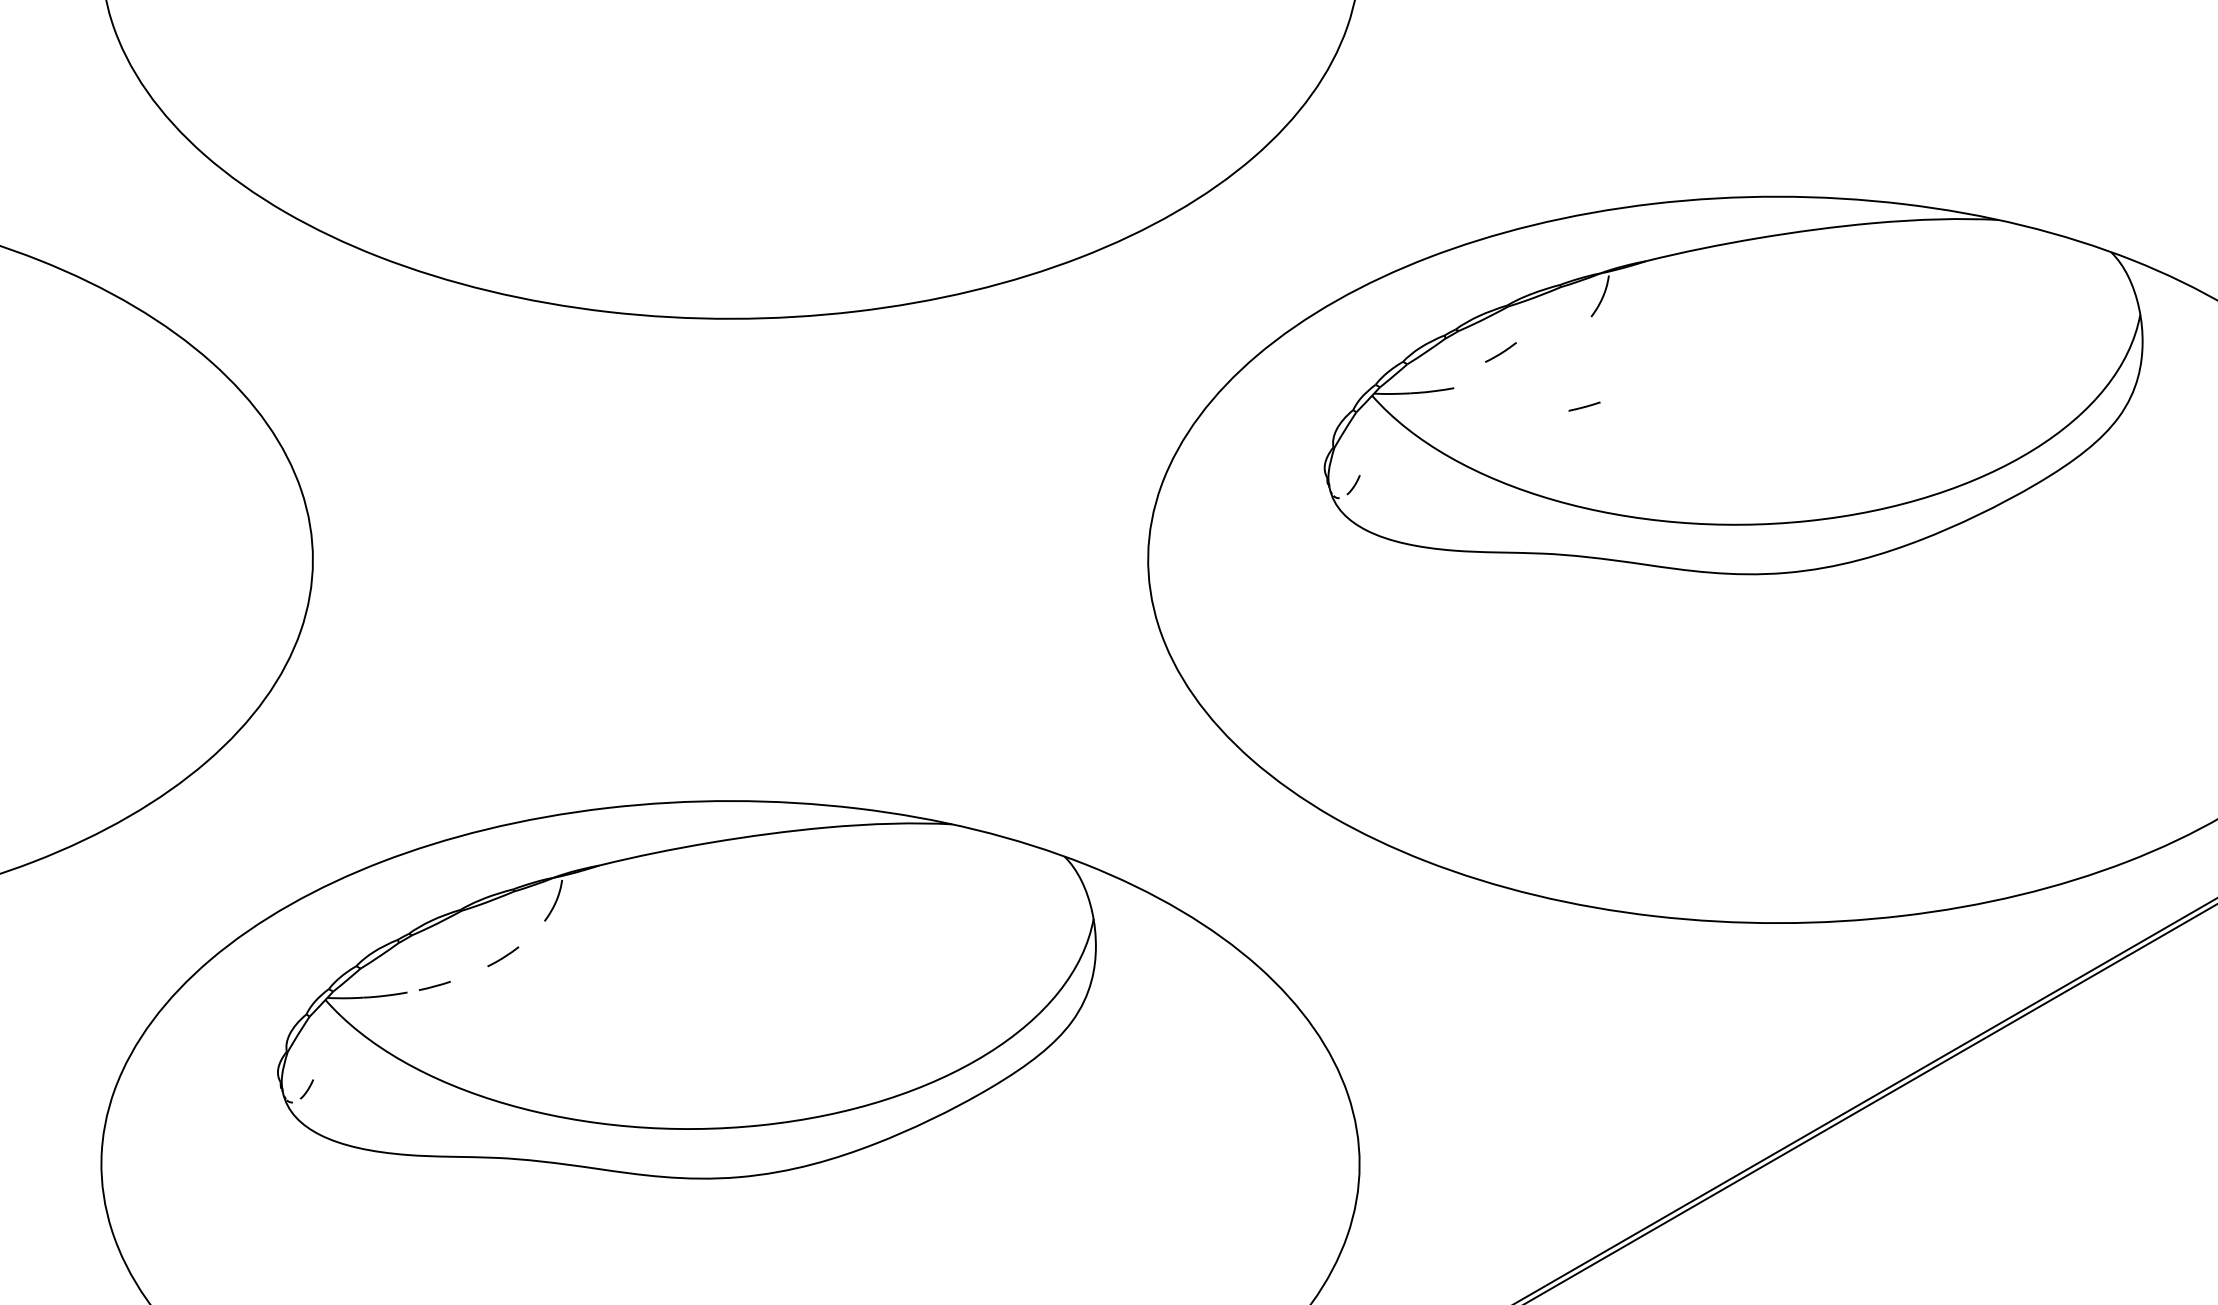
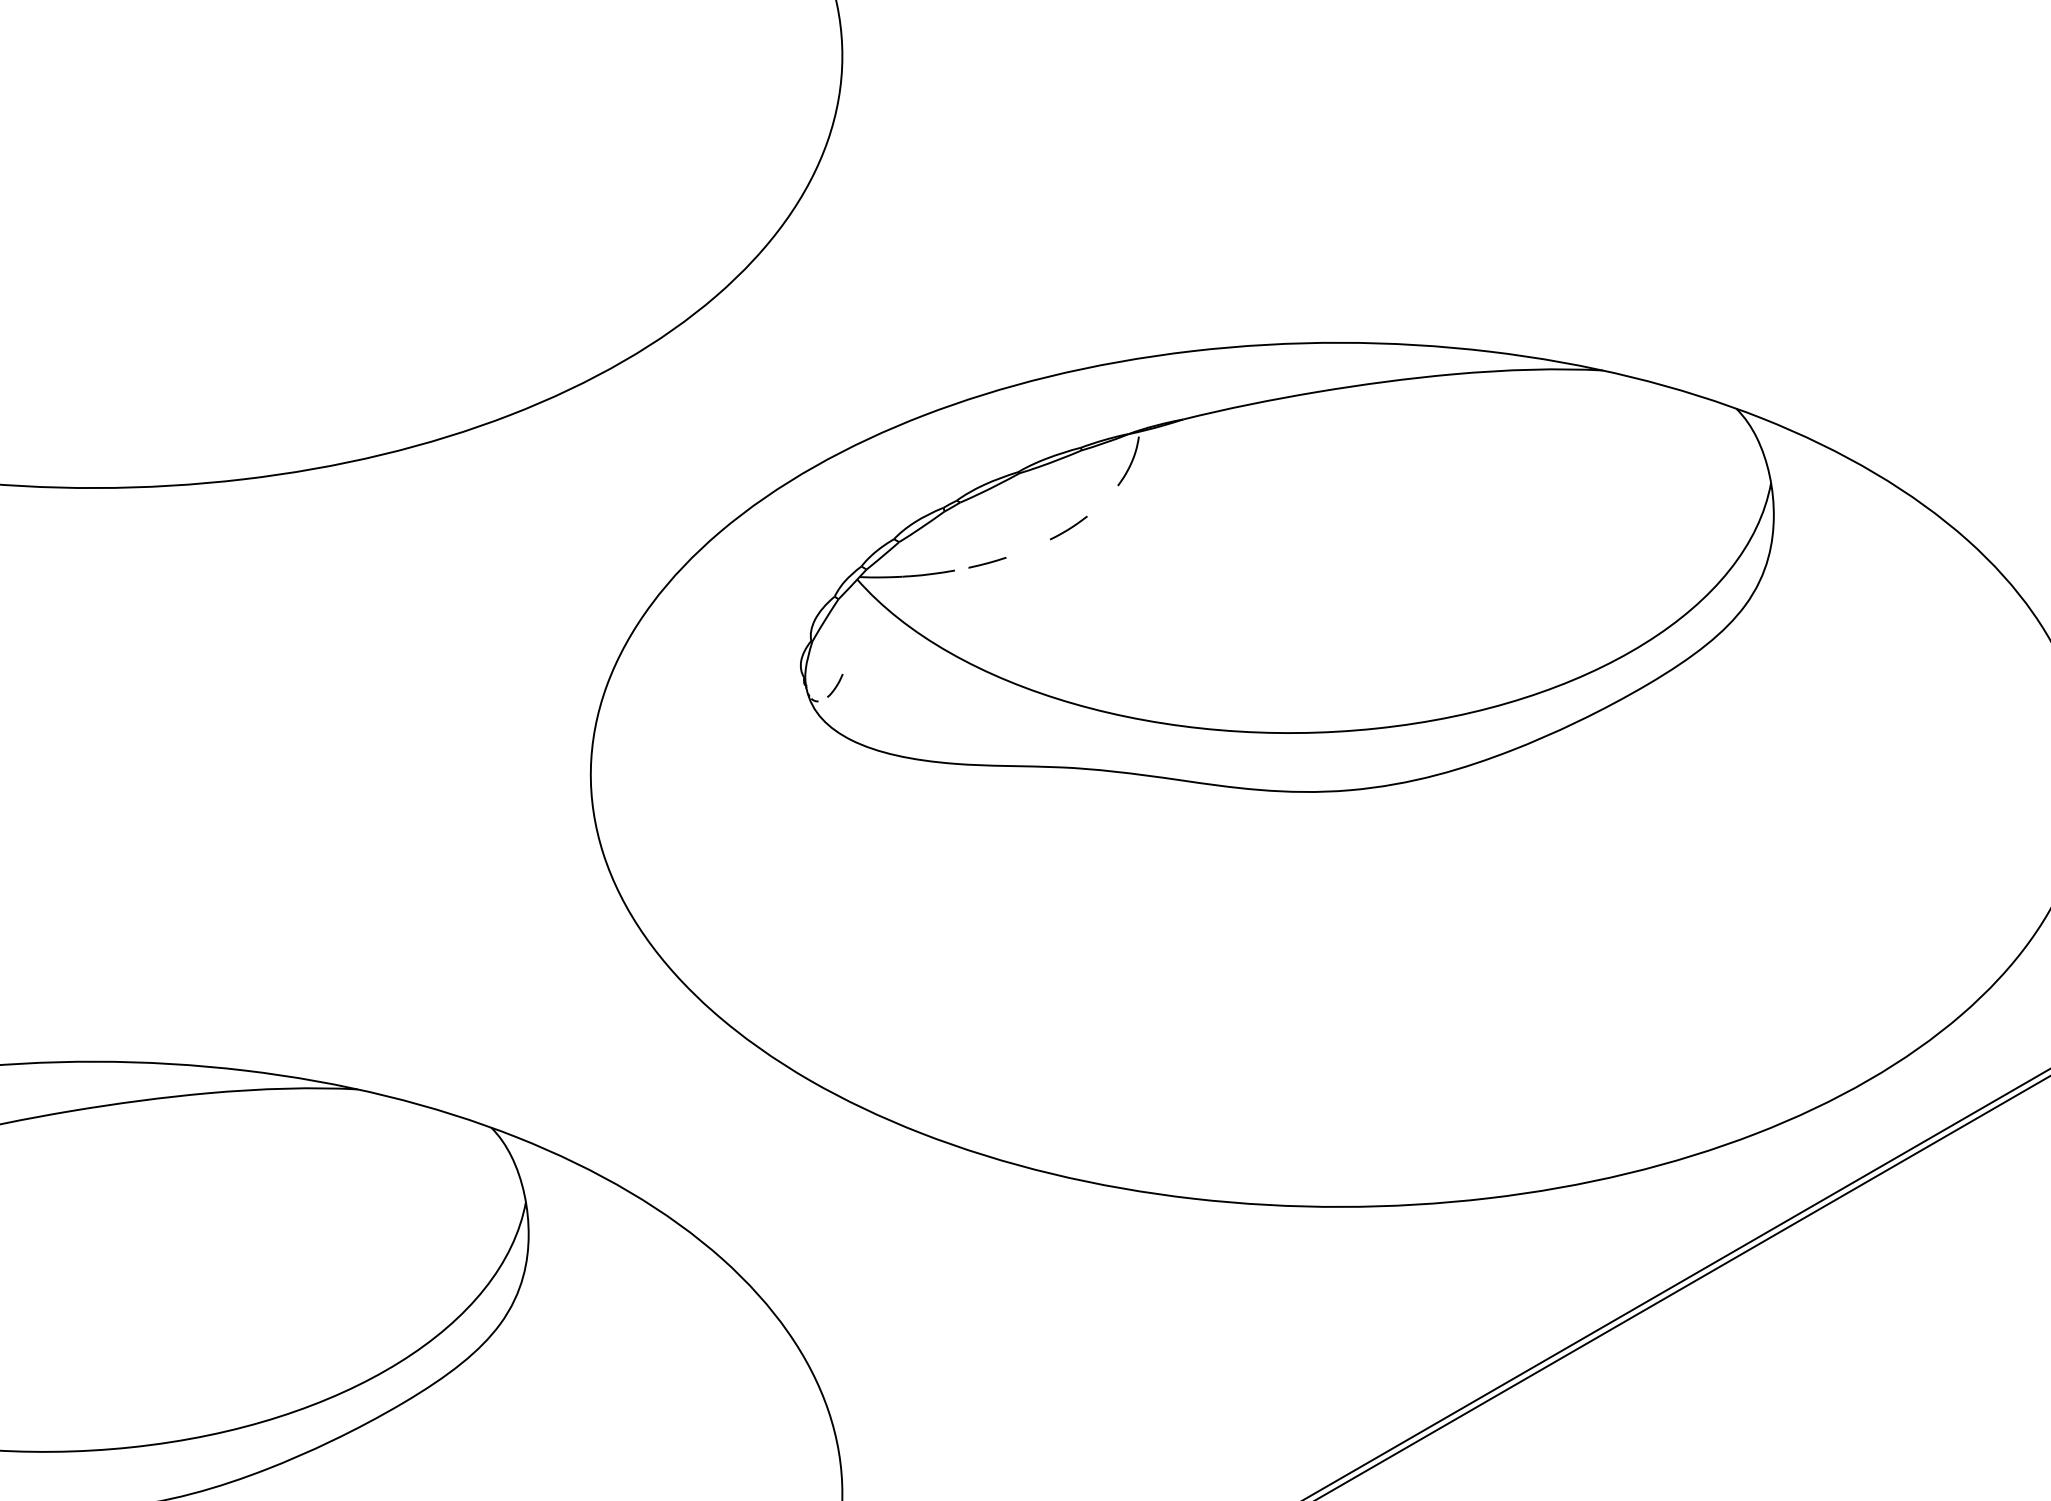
line: (1500, 352) -> (1068, 528), moved
line: (1584, 406) -> (987, 562), moved

